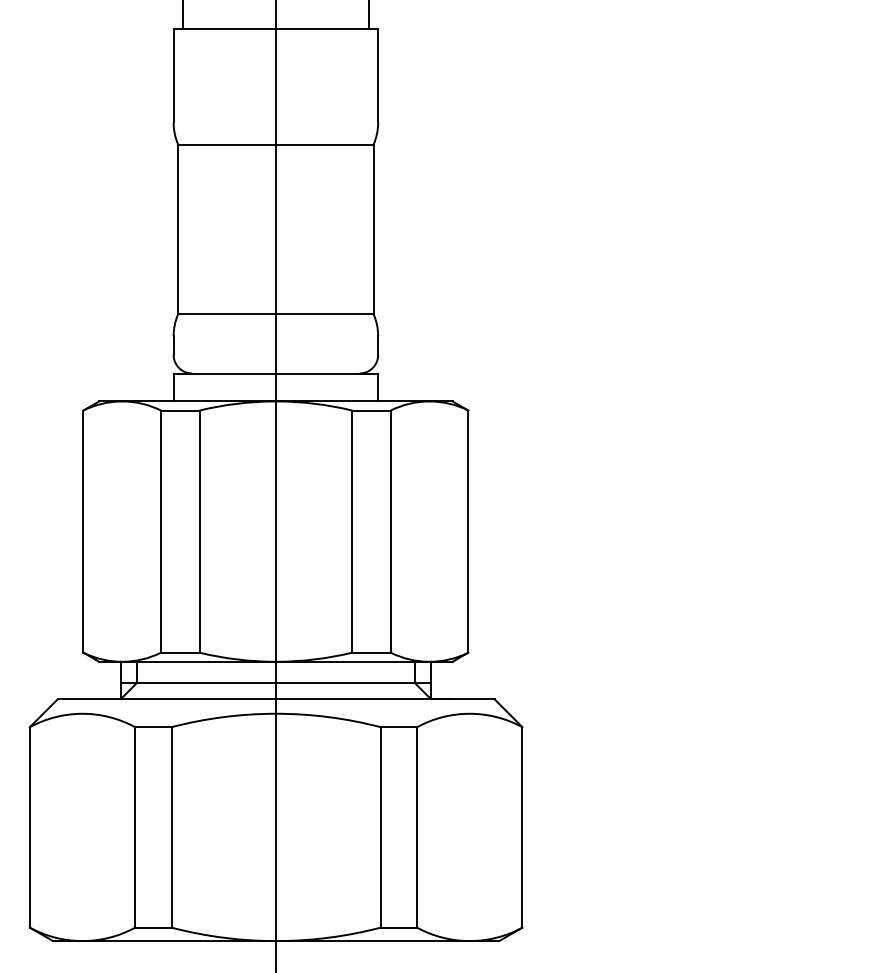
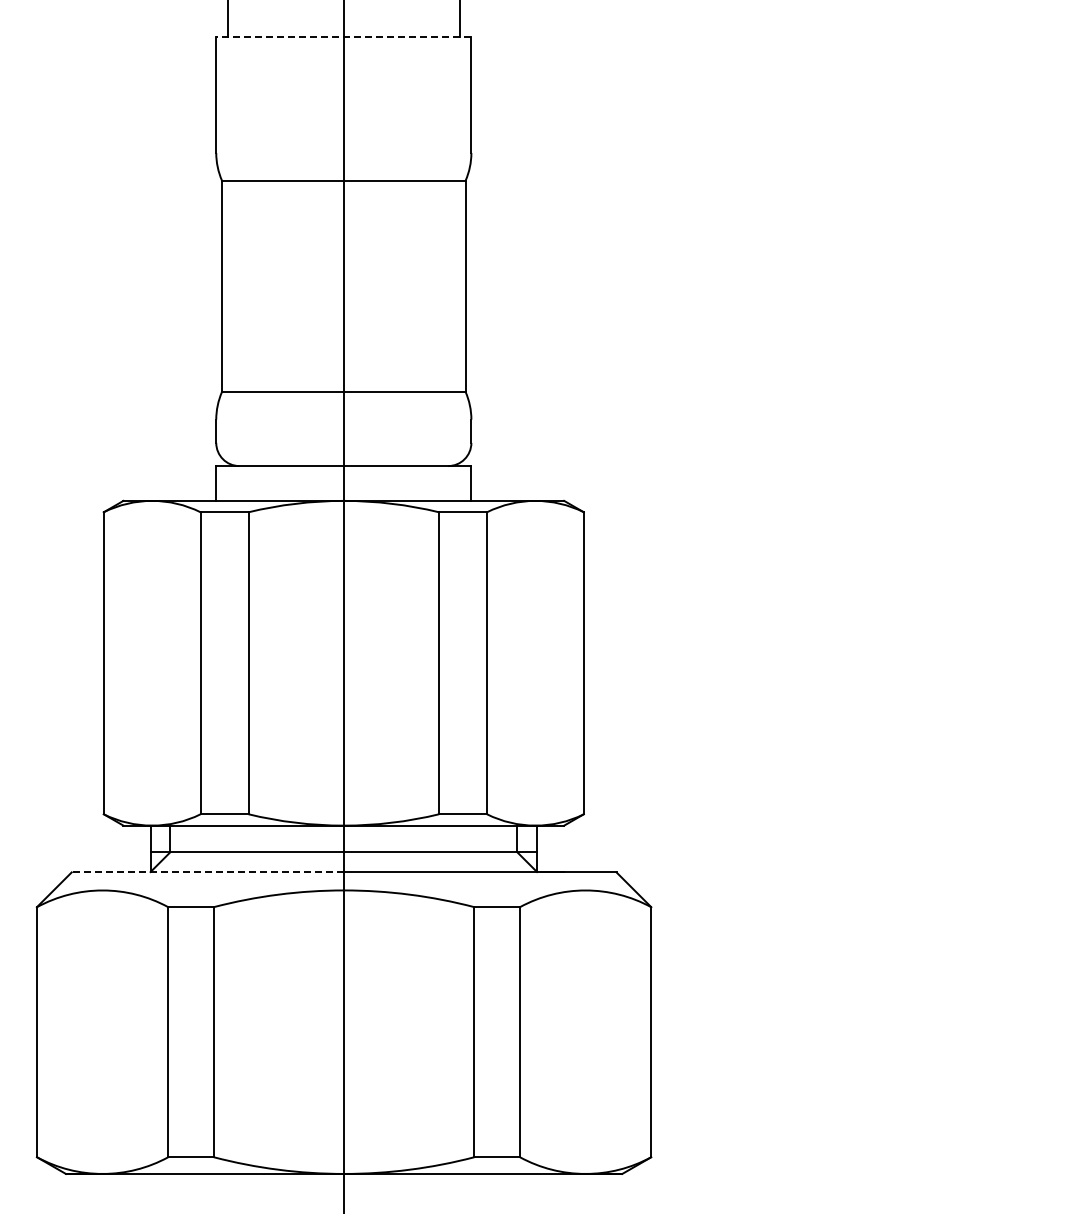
line: (275, 29) -> (343, 36), solid -> dashed
line: (166, 699) -> (207, 872), solid -> dashed

